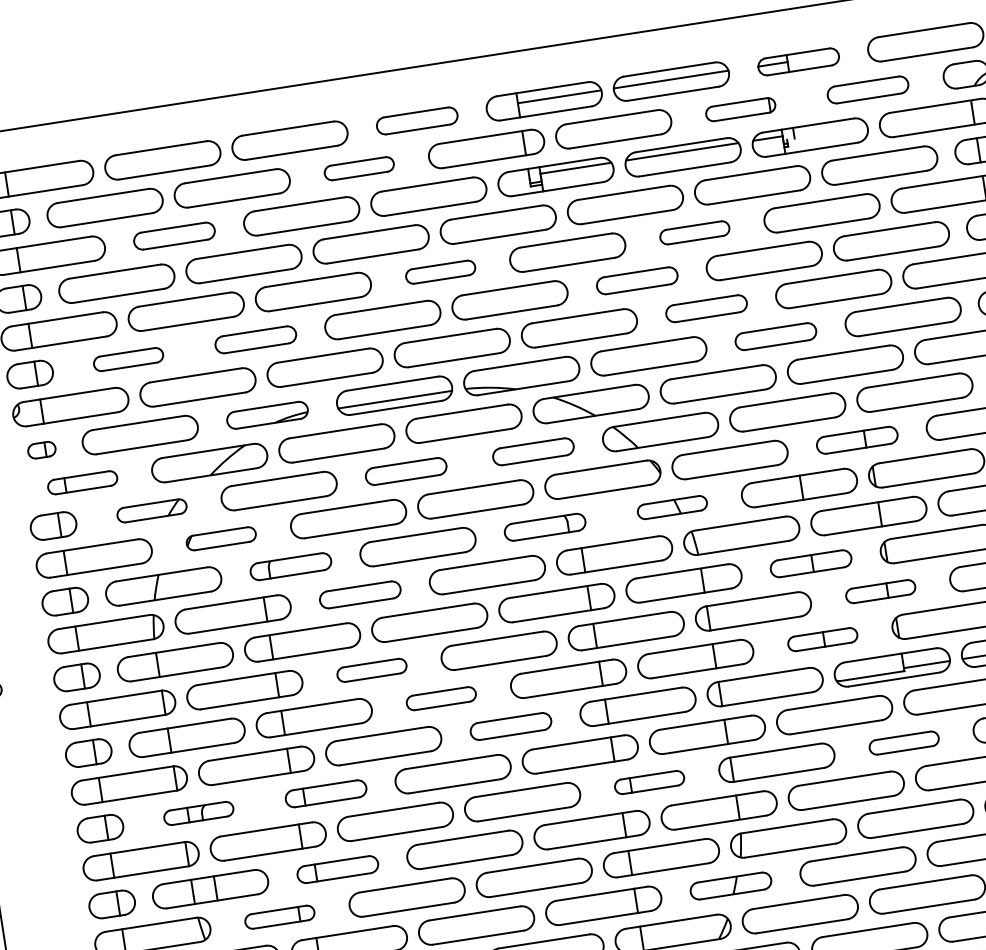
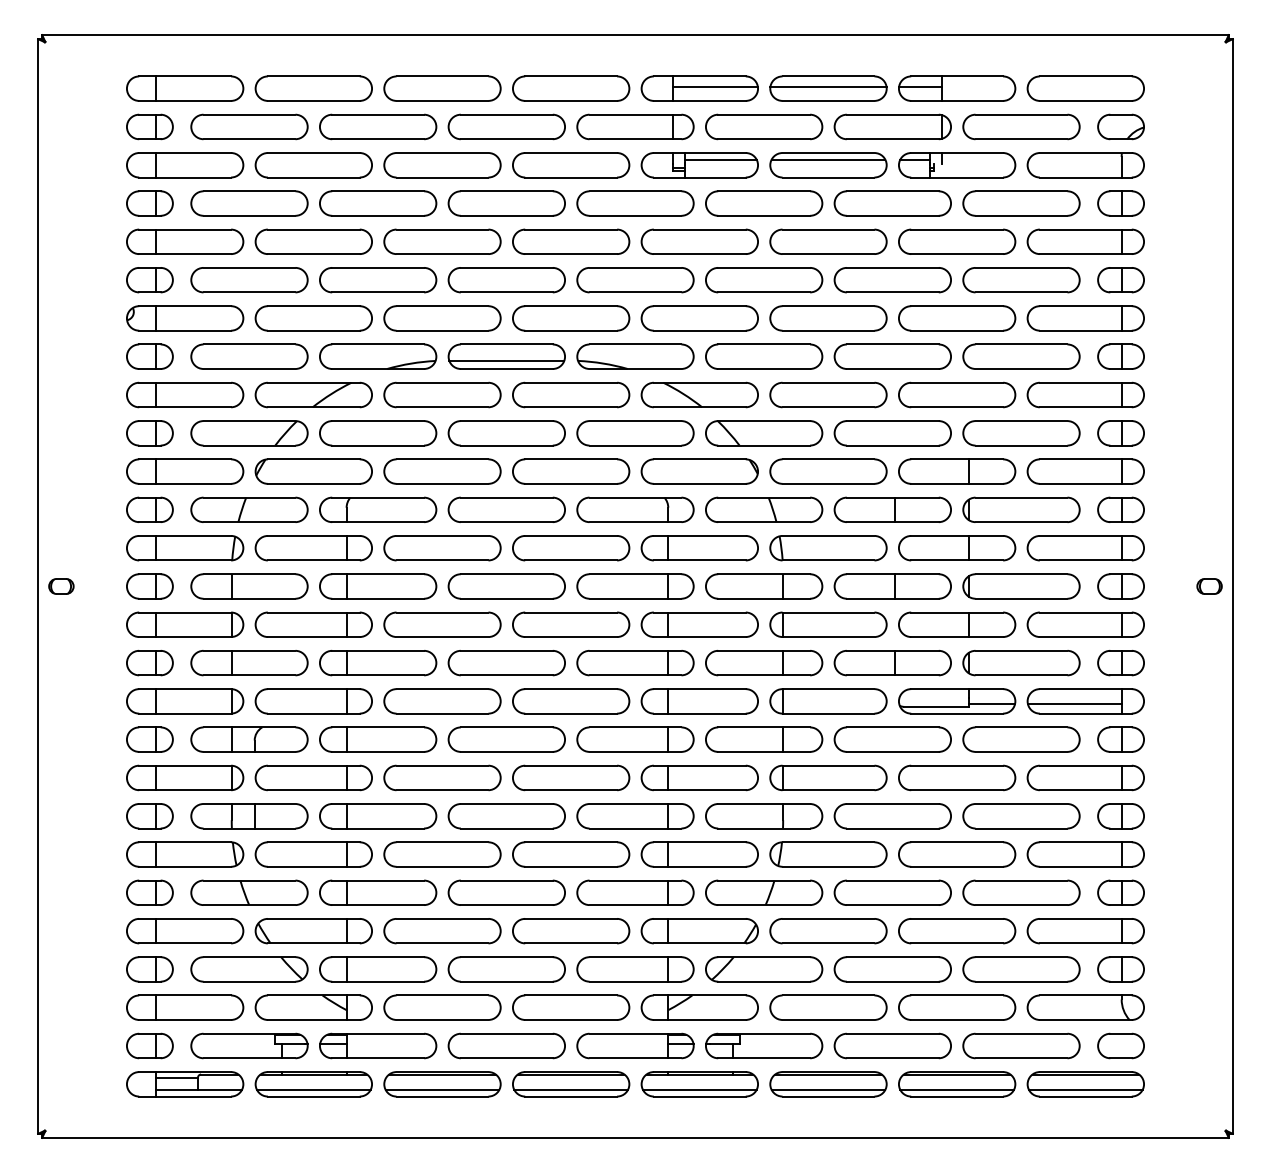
part: (798, 61) -> (957, 88), size x1.43
part: (867, 89) -> (1021, 126), size x1.43
part: (740, 109) -> (892, 126), size x1.67
part: (417, 120) -> (571, 88), size x1.43
part: (359, 168) -> (506, 126), size x1.67
part: (694, 232) -> (828, 241), size x1.67
part: (174, 236) -> (313, 165), size x1.43
part: (440, 271) -> (571, 241), size x1.67
part: (637, 281) -> (764, 280), size x1.43
part: (706, 308) -> (828, 318), size x1.43
part: (775, 336) -> (892, 356), size x1.43
part: (256, 340) -> (378, 280), size x1.43
part: (128, 359) -> (249, 280), size x1.67
part: (267, 415) -> (378, 356), size x1.43
part: (857, 440) -> (957, 471), size x1.43
part: (41, 450) -> (149, 356), size x1.67
part: (533, 451) -> (635, 433), size x1.43
part: (406, 471) -> (506, 433), size x1.43
part: (82, 482) -> (185, 394), size x1.67
part: (672, 507) -> (764, 509), size x1.67
part: (152, 510) -> (249, 433), size x1.67
part: (545, 527) -> (635, 509), size x1.43
part: (221, 538) -> (313, 471), size x1.67
part: (810, 563) -> (892, 586), size x1.43
part: (291, 566) -> (378, 509), size x1.43
part: (880, 591) -> (957, 624), size x1.67
part: (360, 595) -> (442, 548), size x1.43
part: (822, 639) -> (892, 663), size x1.67
part: (371, 670) -> (442, 624), size x1.67
part: (441, 698) -> (506, 663), size x1.67
part: (511, 726) -> (571, 701), size x1.43
part: (904, 742) -> (957, 777), size x1.67
part: (649, 782) -> (699, 777), size x1.67
part: (326, 793) -> (378, 739), size x1.43
part: (198, 813) -> (249, 739), size x1.67
part: (338, 869) -> (378, 816), size x1.43
part: (731, 885) -> (764, 892), size x1.43
part: (279, 917) -> (313, 854), size x1.67

